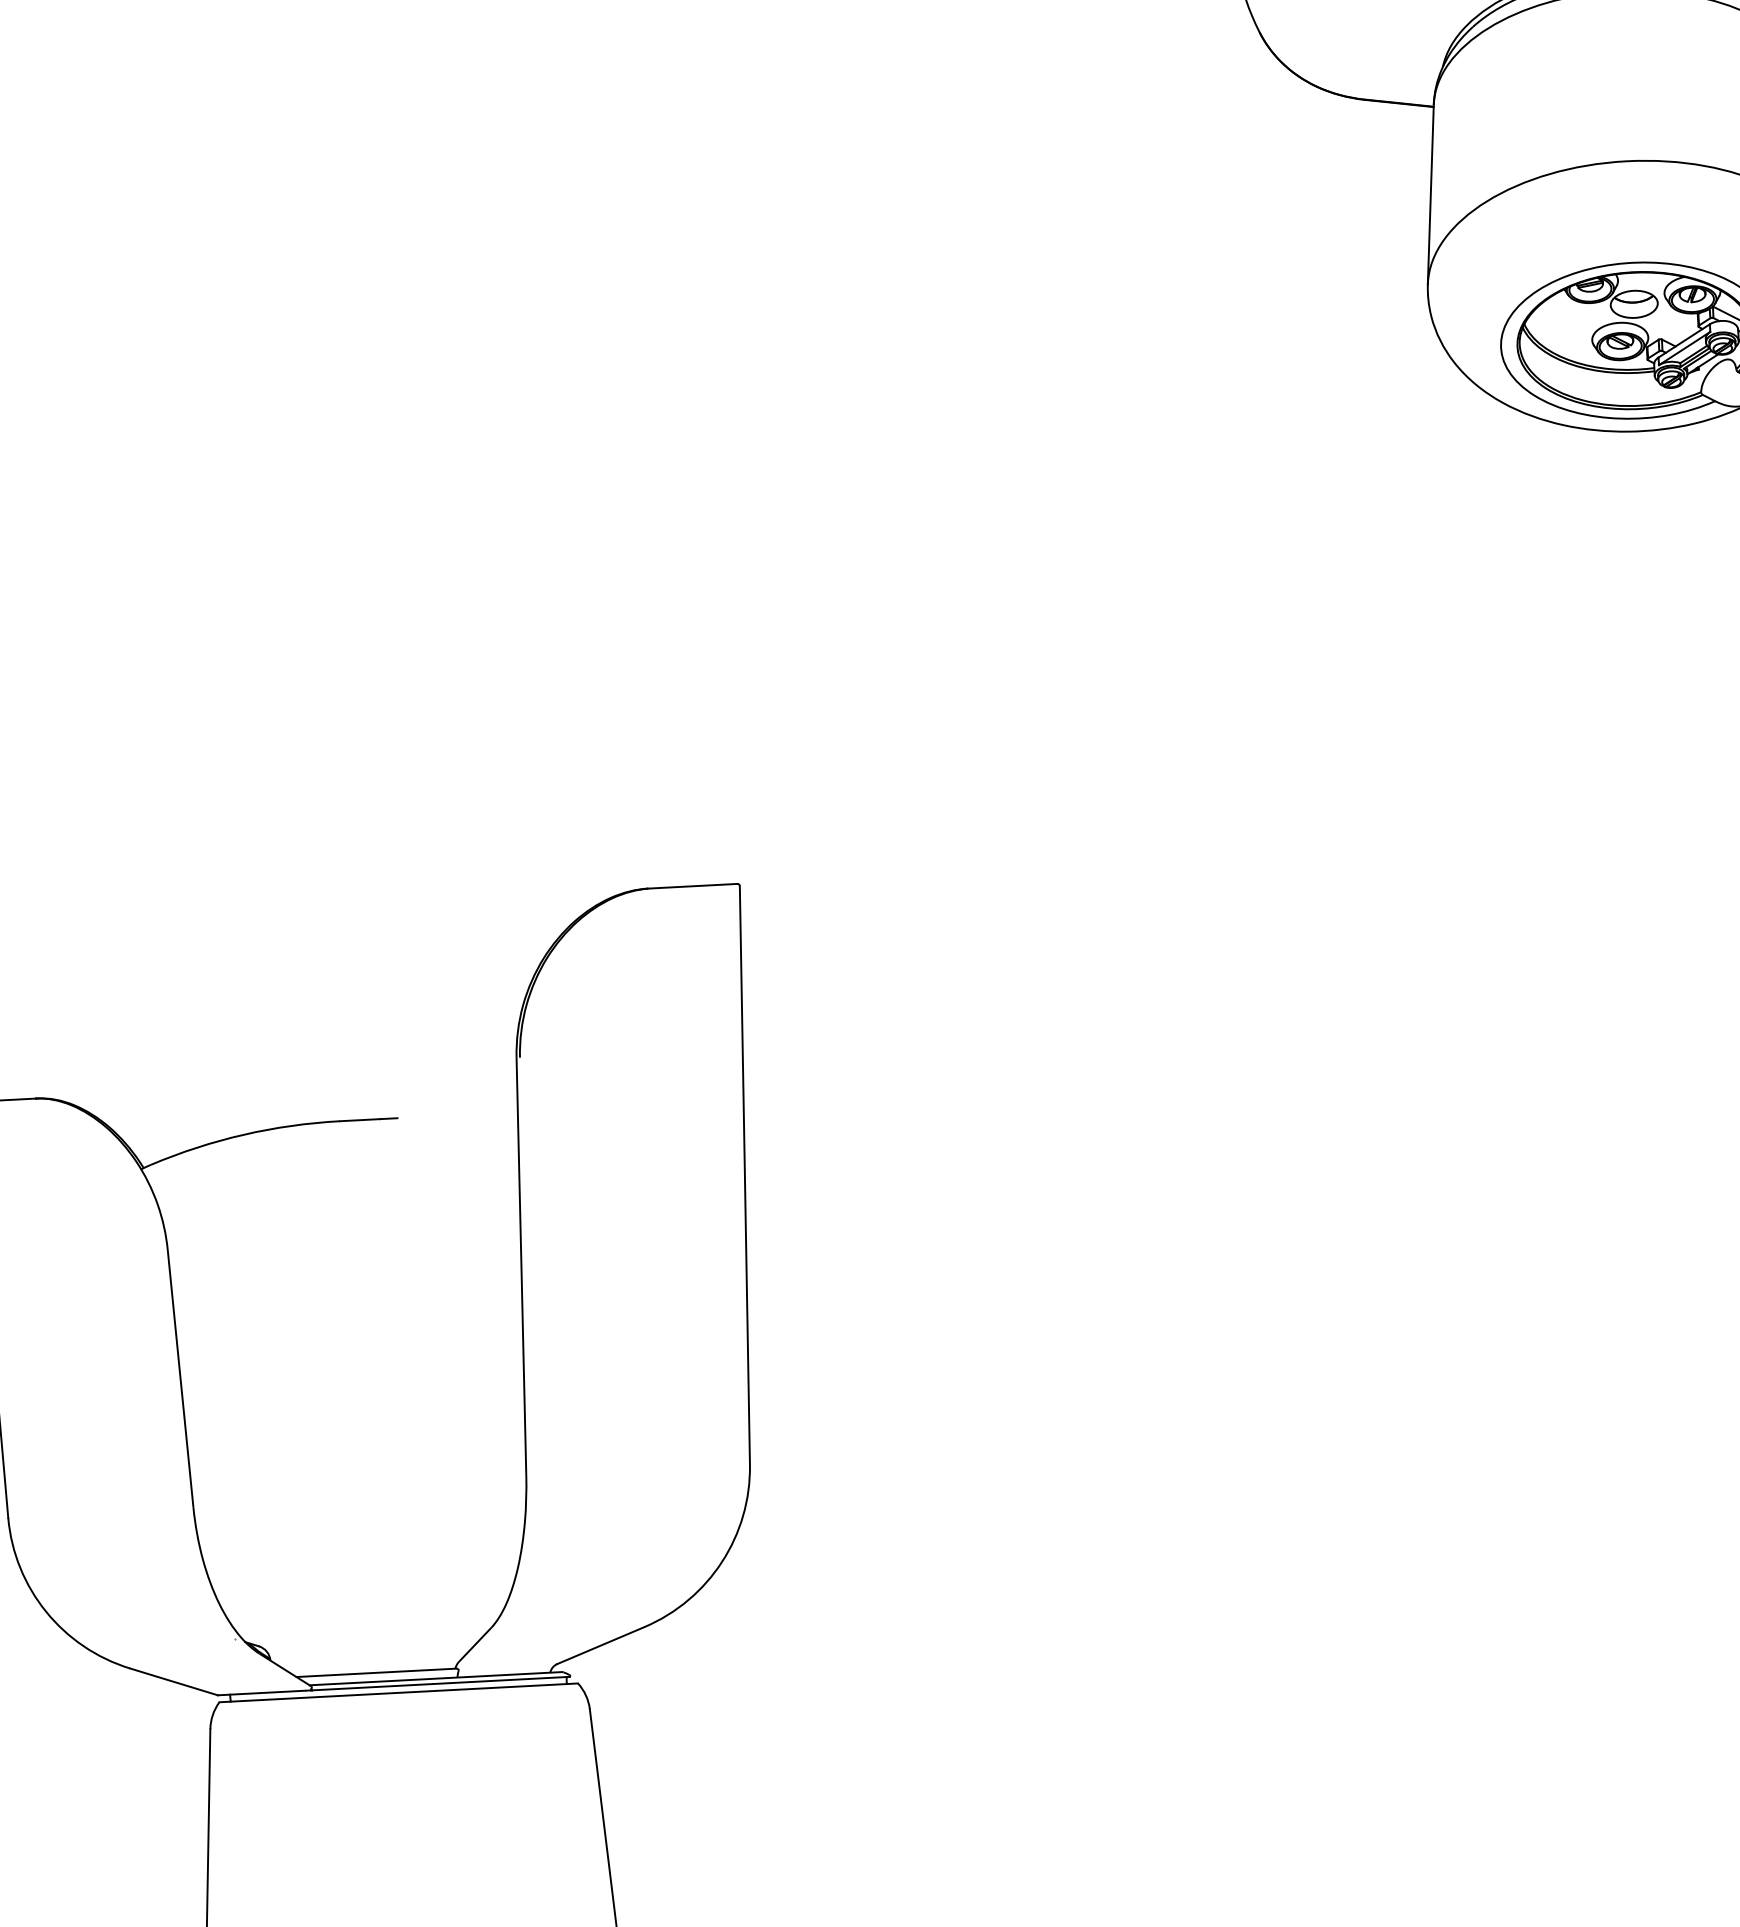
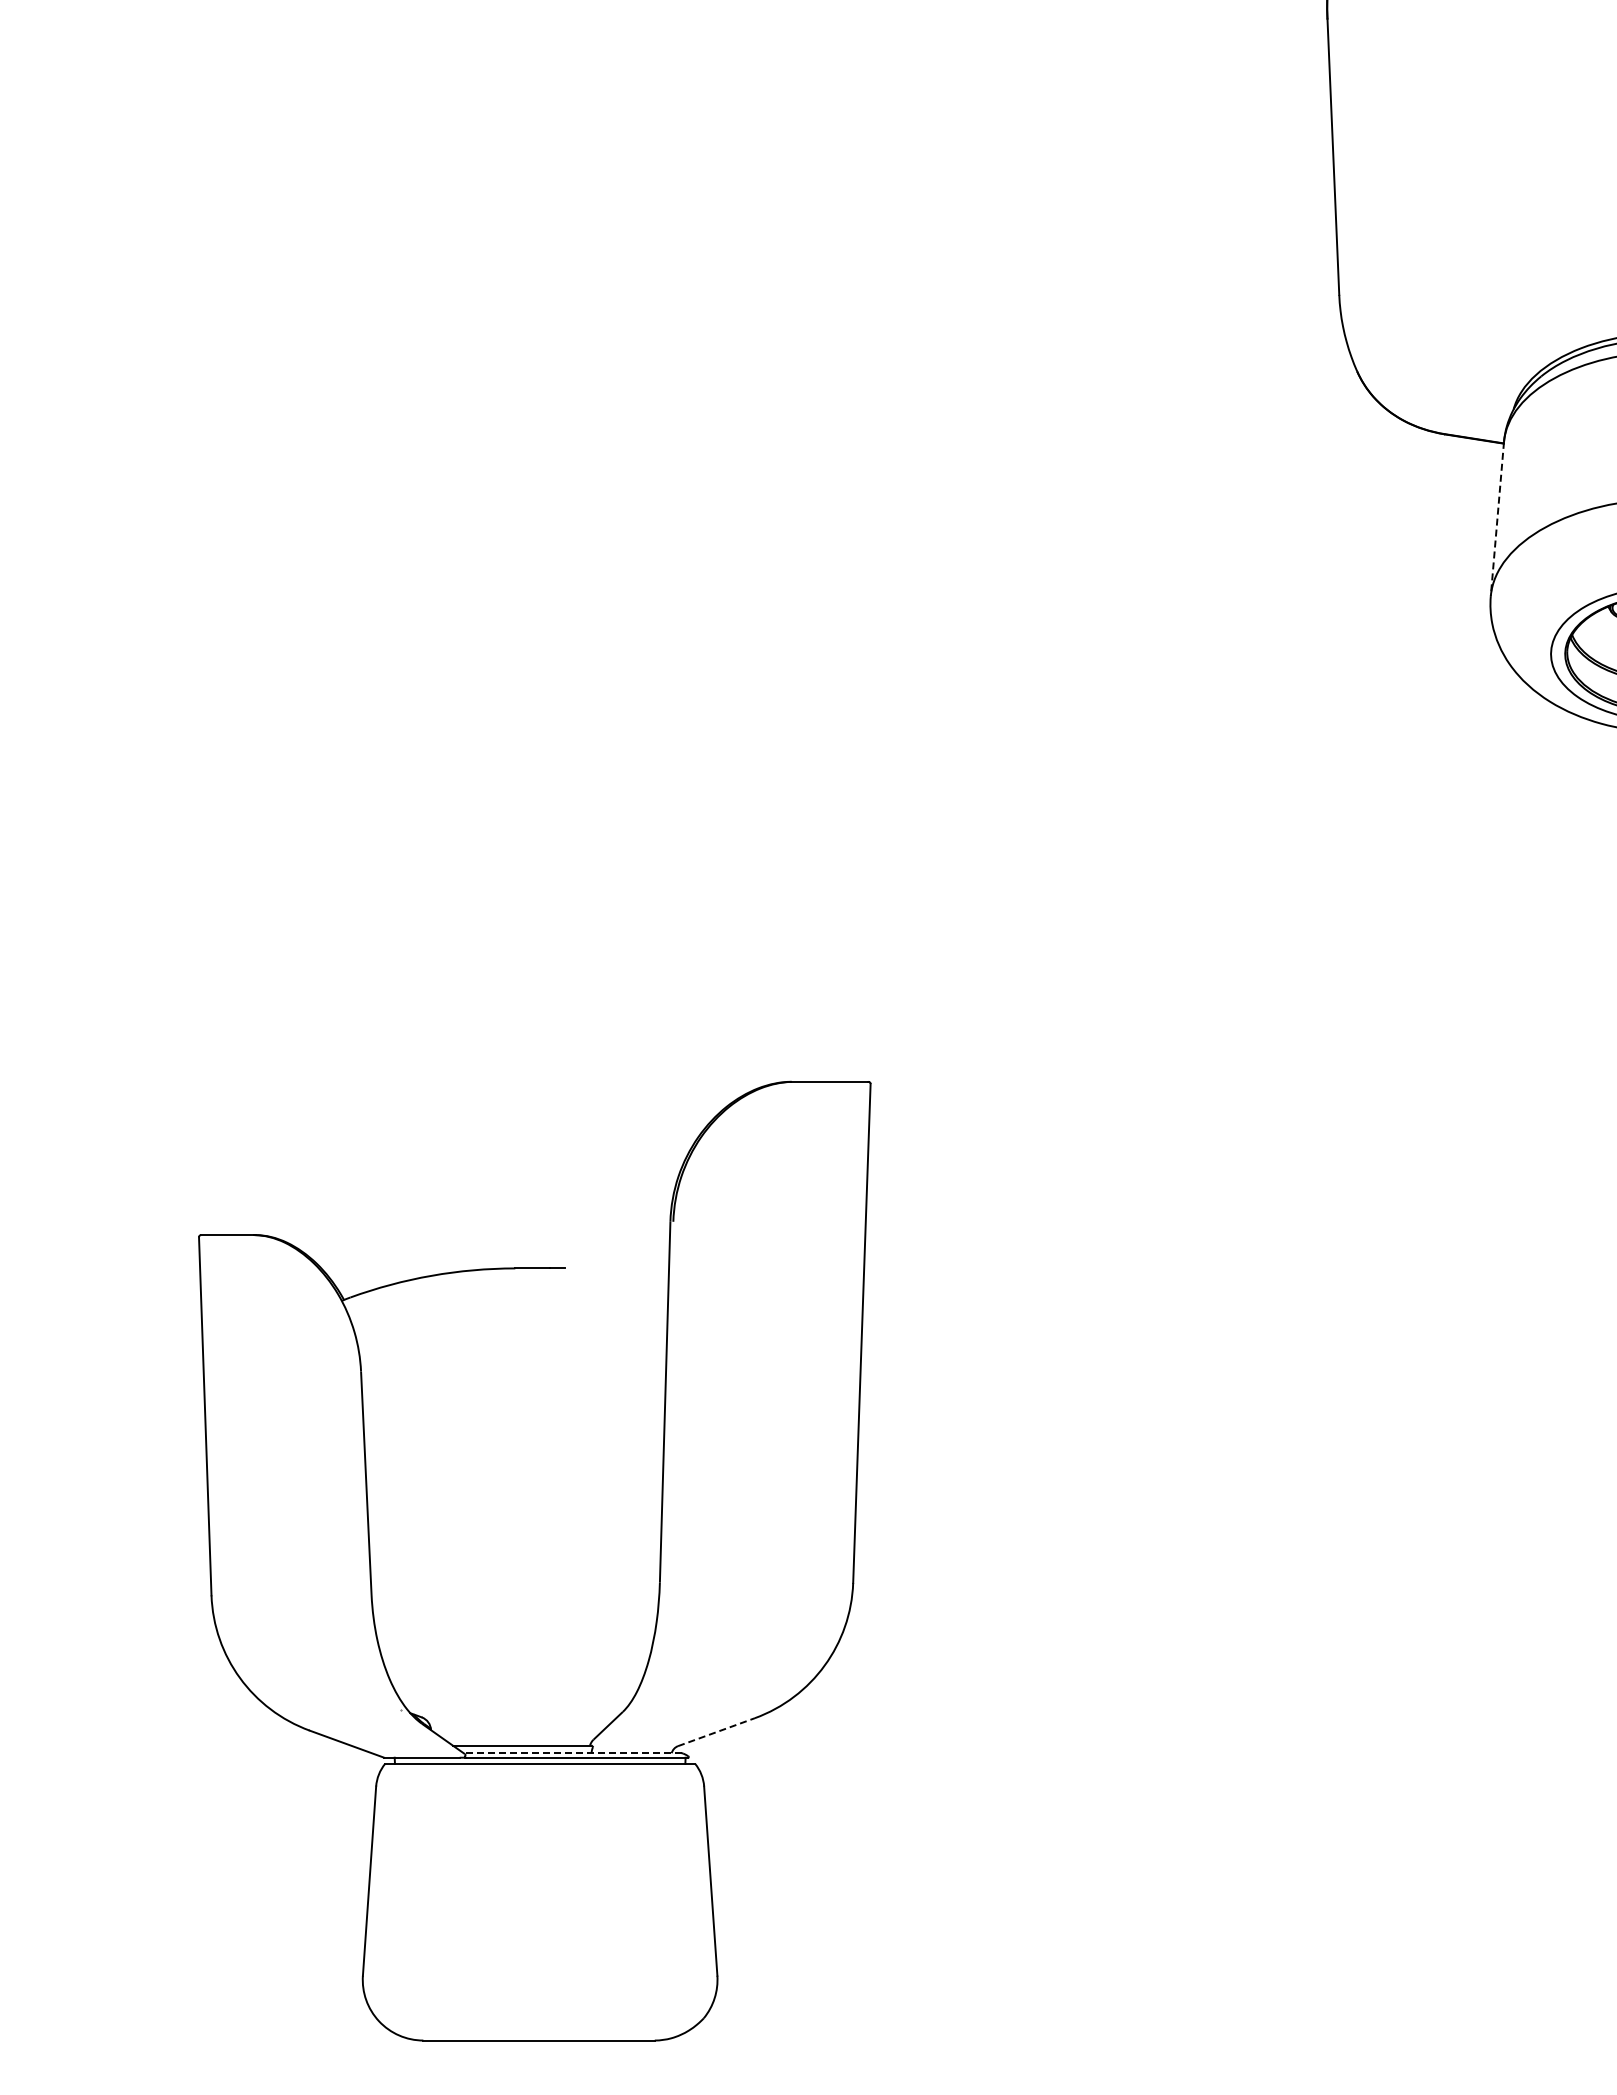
line: (1430, 195) -> (1497, 519), solid -> dashed
line: (600, 1645) -> (716, 1732), solid -> dashed
line: (435, 1679) -> (572, 1753), solid -> dashed

